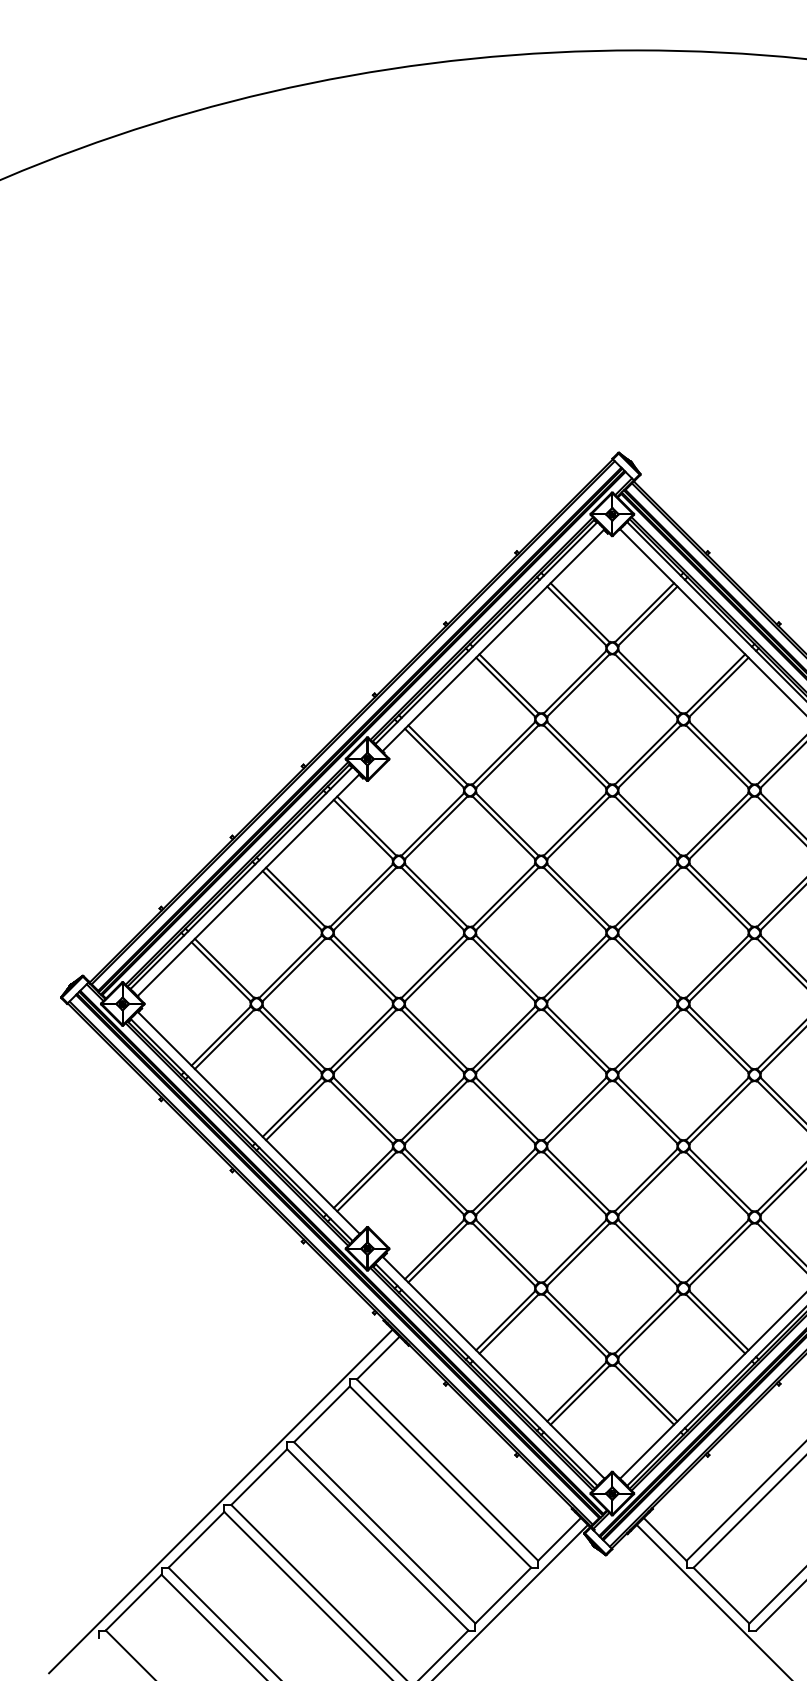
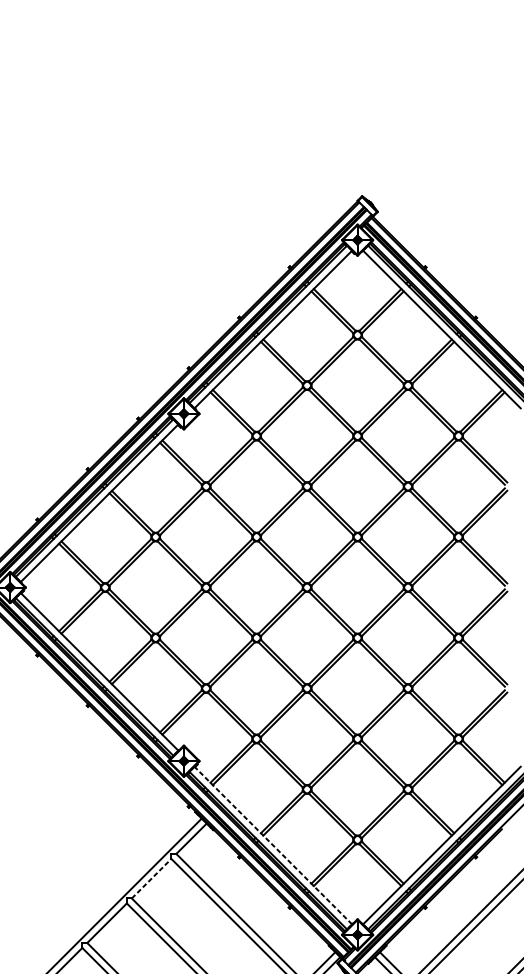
line: (493, 1367) -> (273, 845), solid -> dashed
line: (322, 1413) -> (151, 878), solid -> dashed

